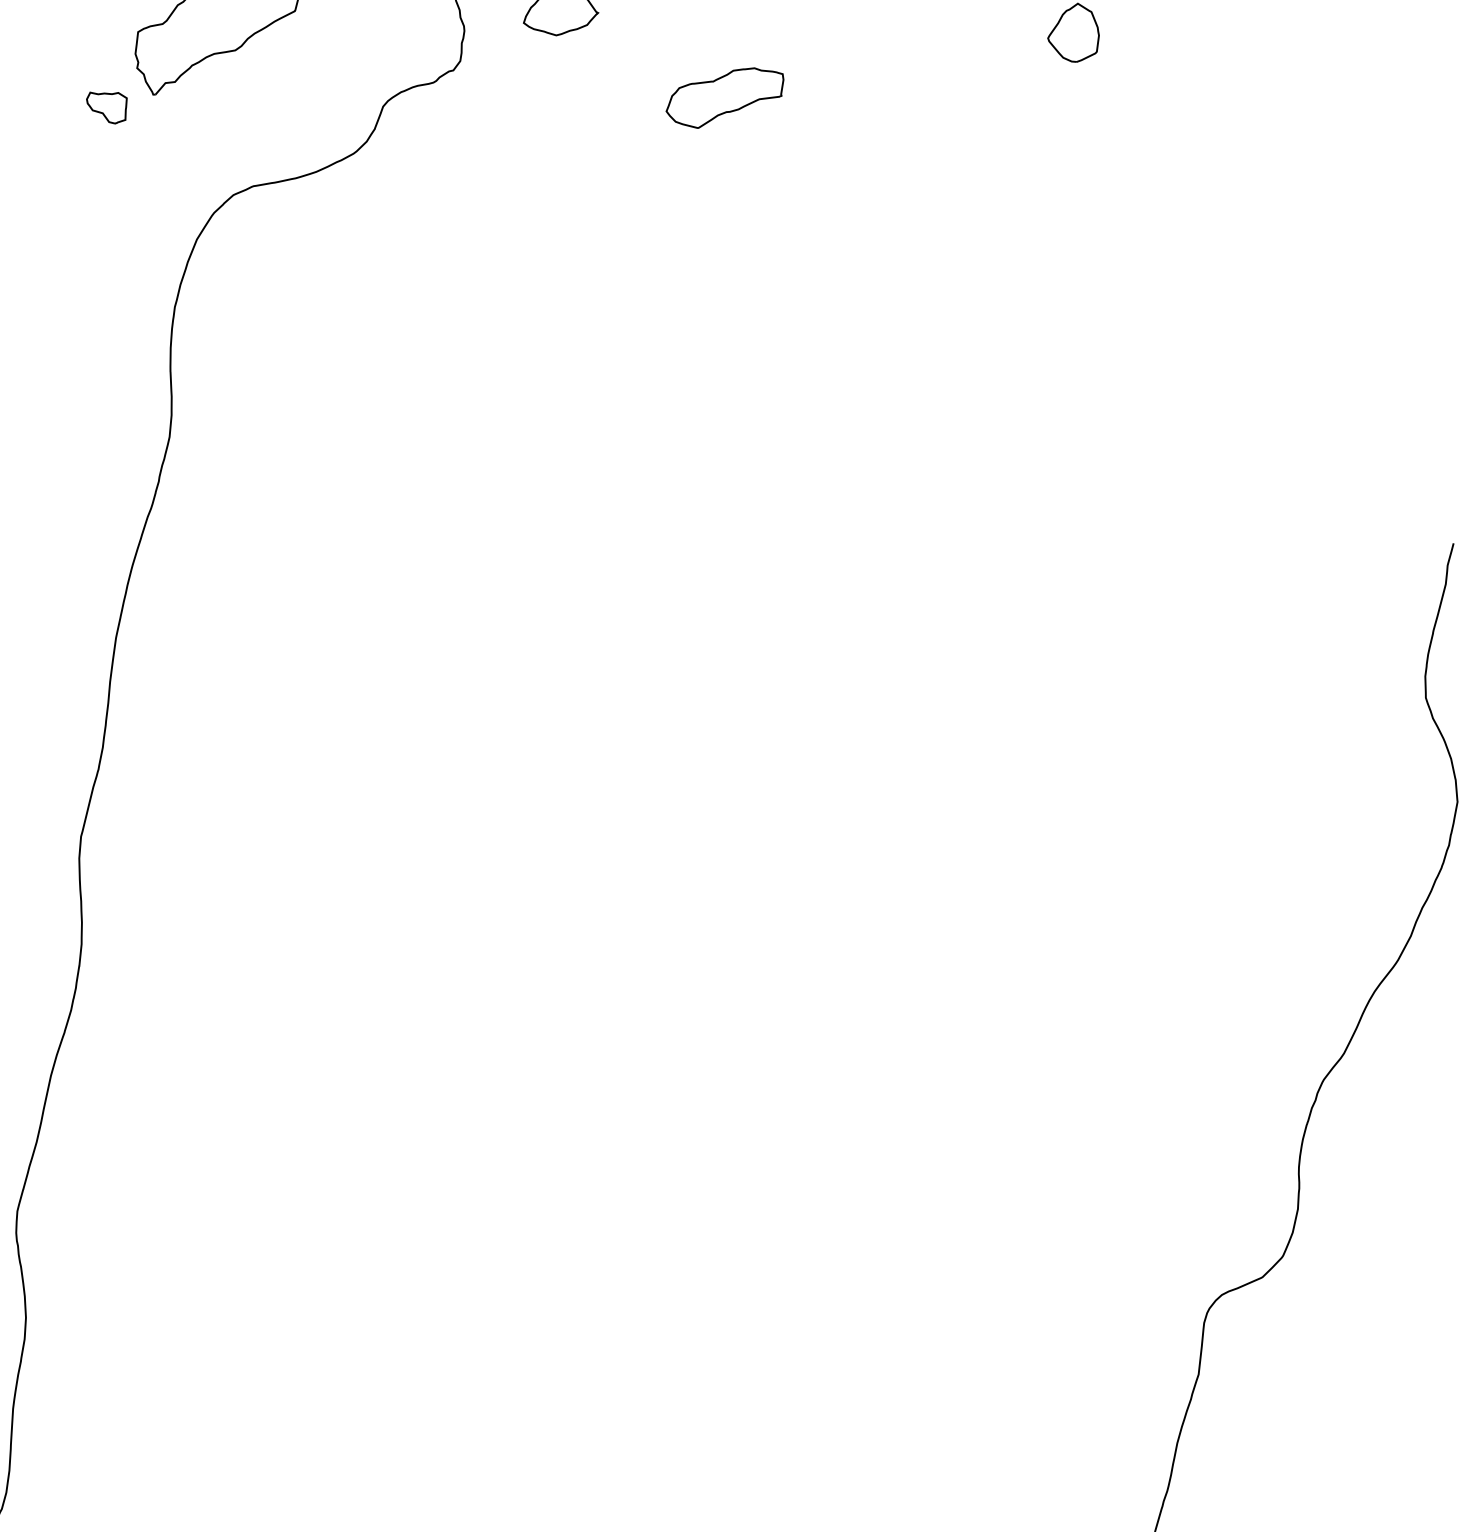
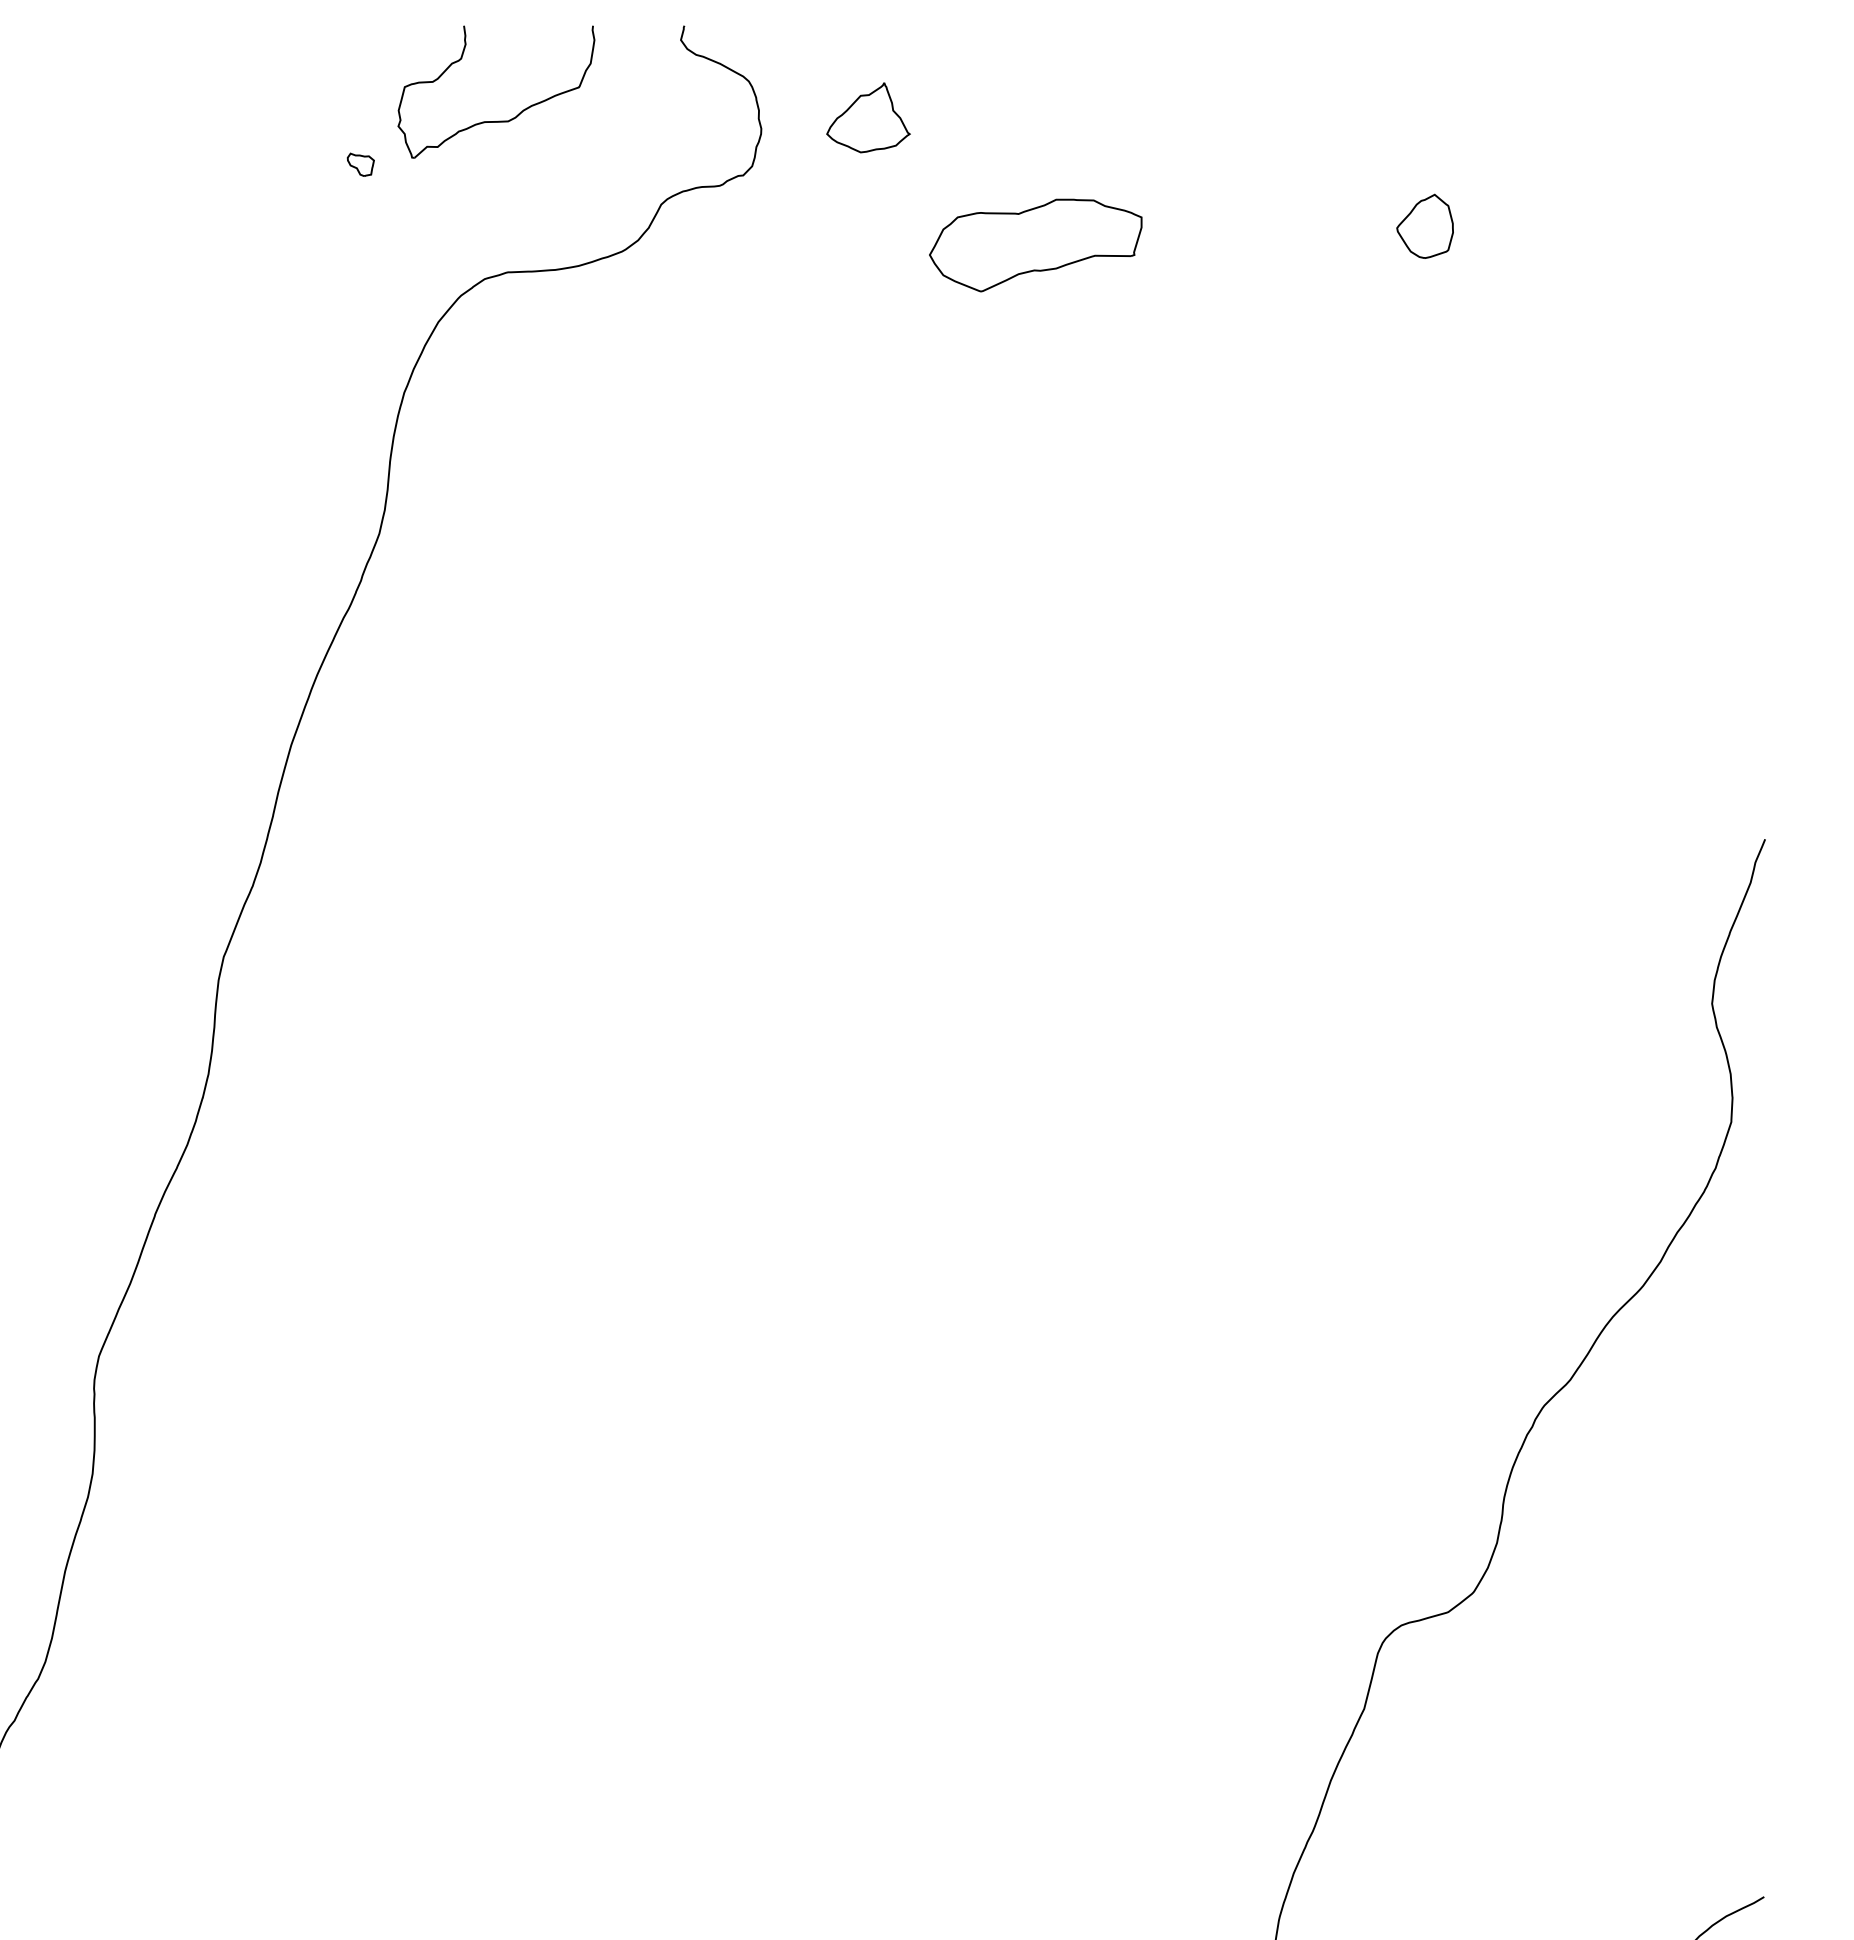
part: (725, 97) -> (1036, 245), size x1.6
part: (107, 107) -> (360, 164), size x0.6

